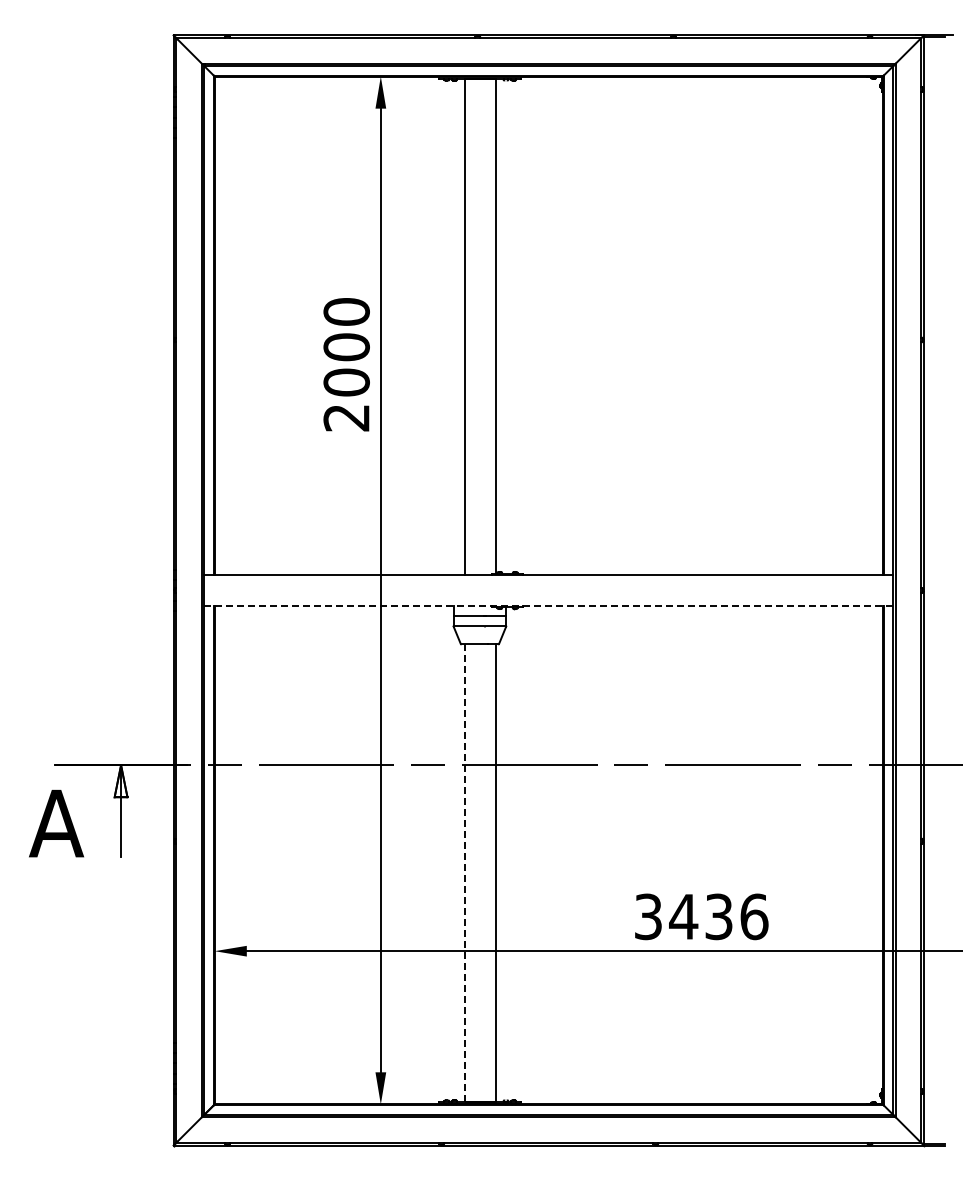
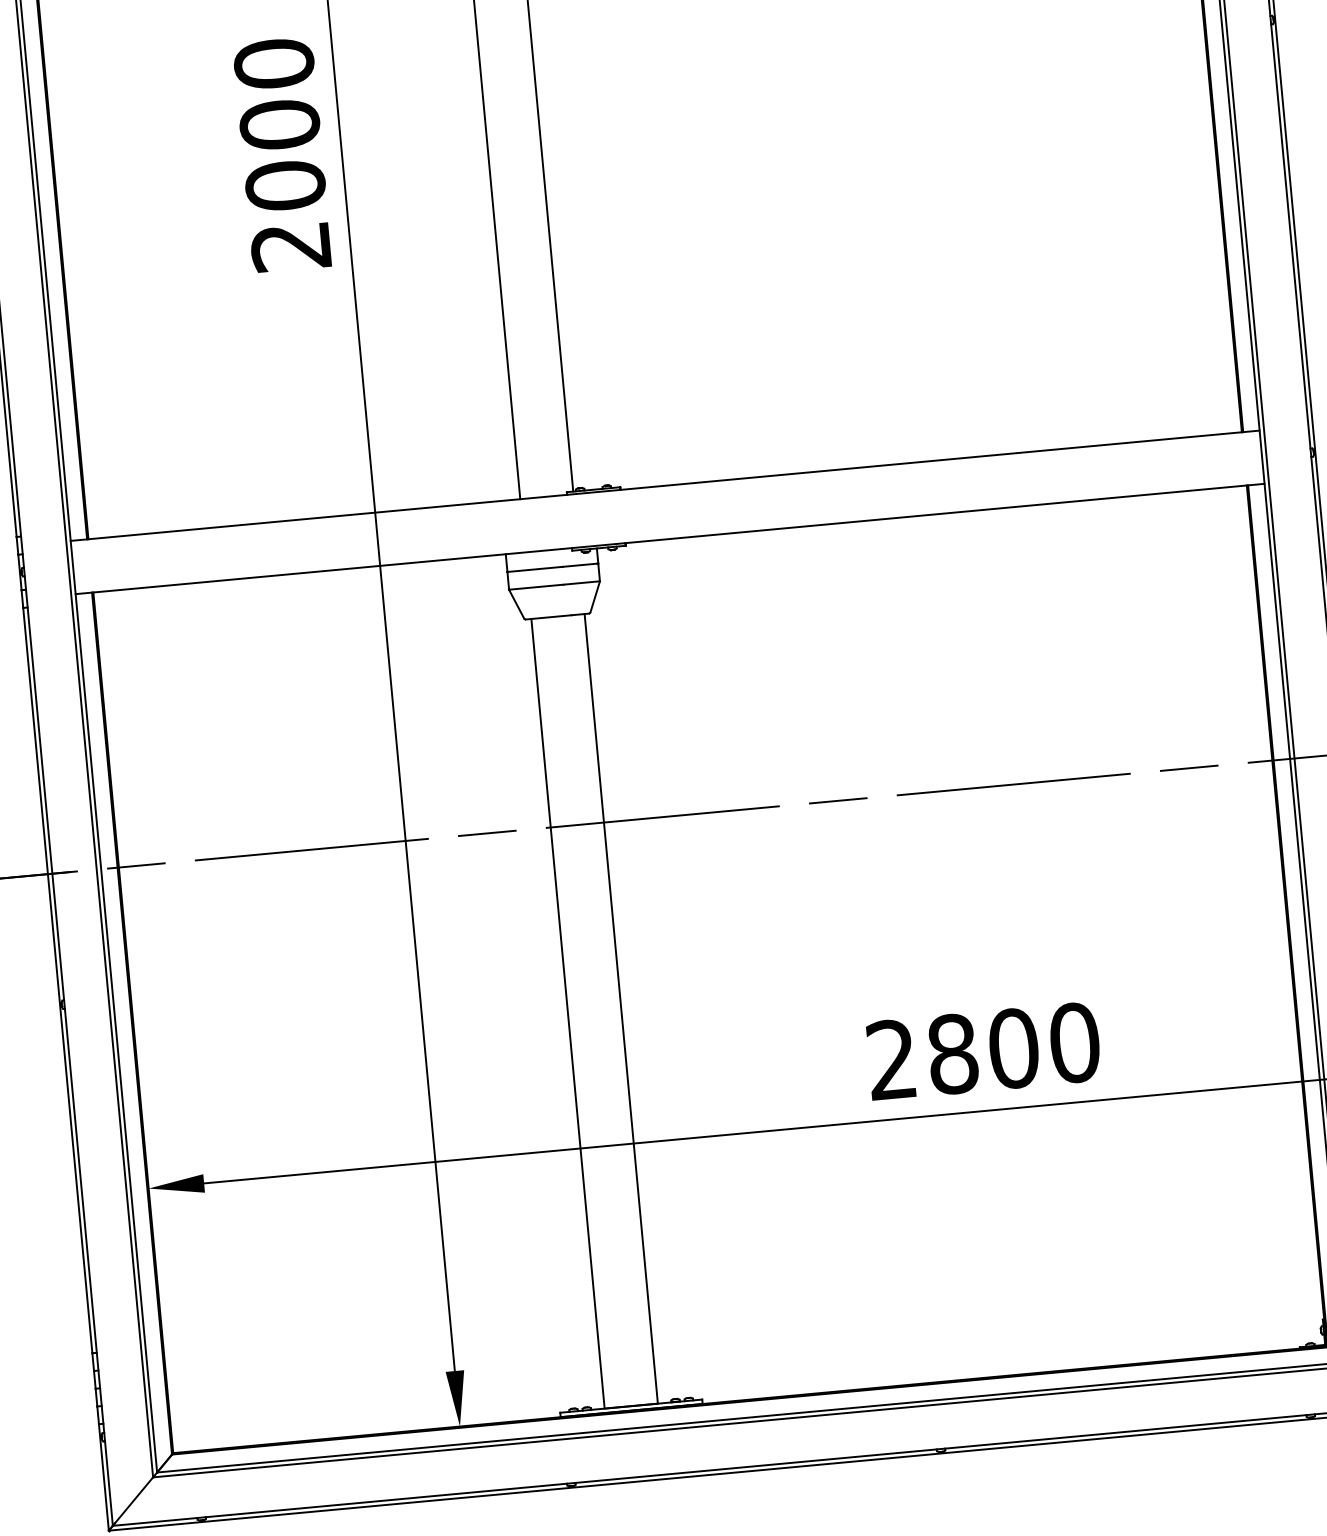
line: (548, 605) -> (669, 538), dashed -> solid
line: (464, 873) -> (567, 1014), dashed -> solid
text: (701, 916) -> (983, 1050), 3436 -> 2800

